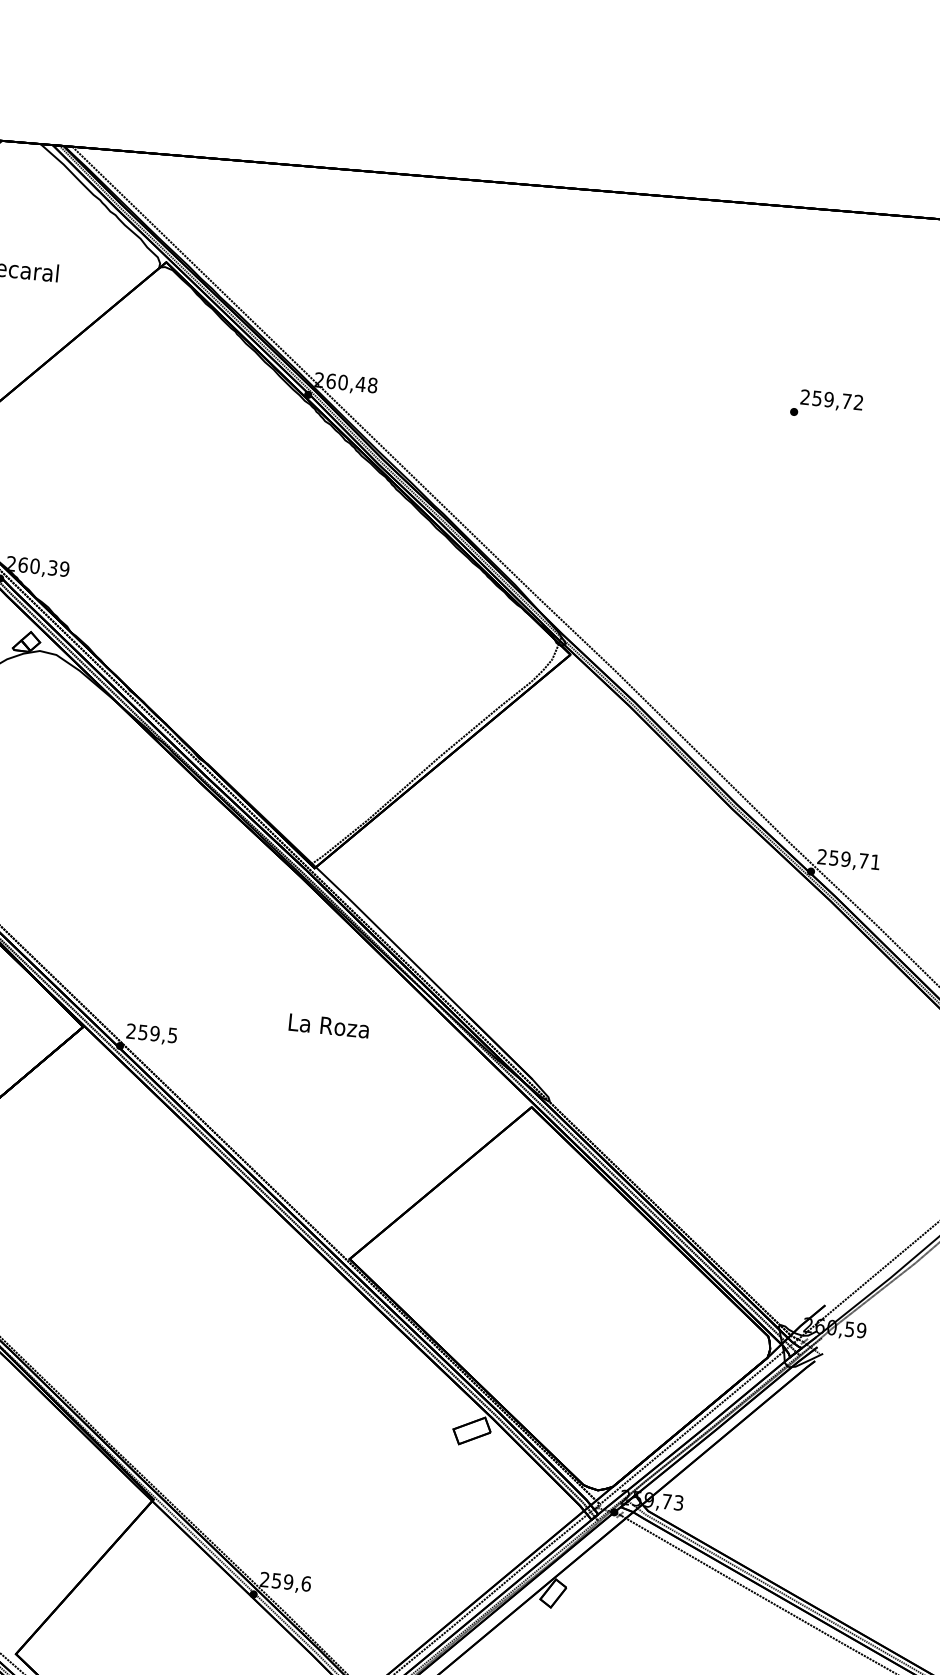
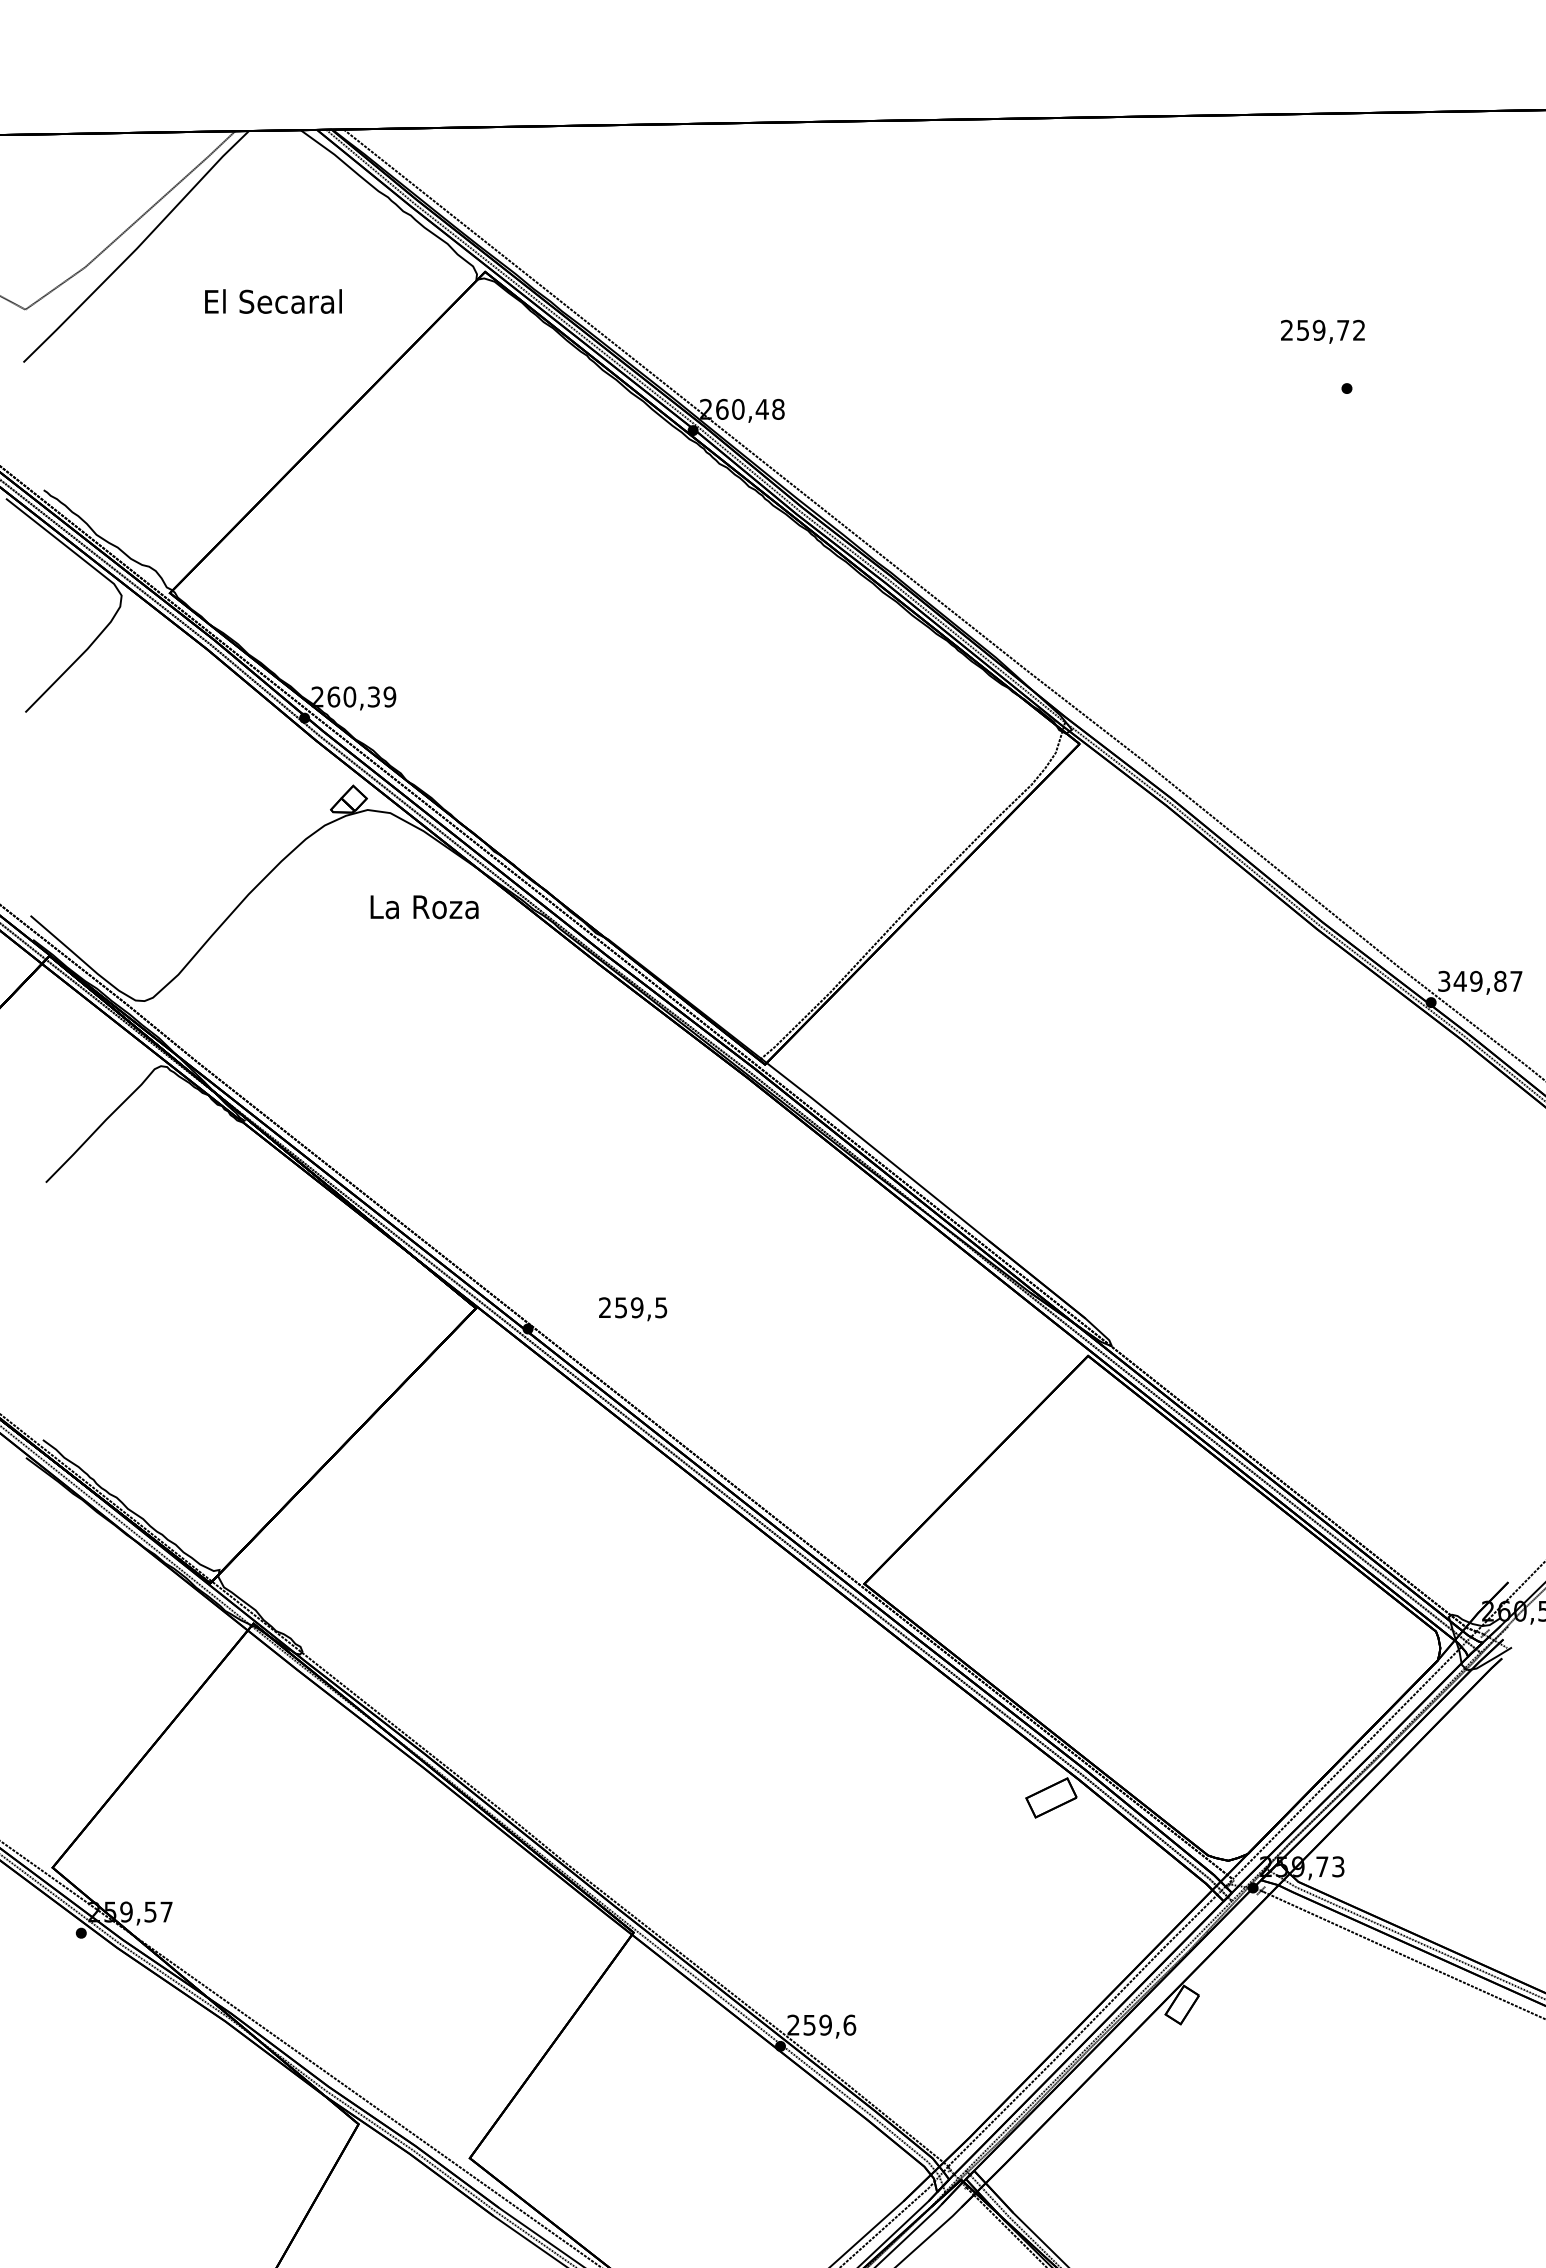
text: (831, 400) -> (1322, 331), moved
text: (849, 858) -> (1480, 980), 259,71 -> 349,87
text: (328, 1026) -> (424, 907), moved
text: (152, 1034) -> (633, 1309), moved

